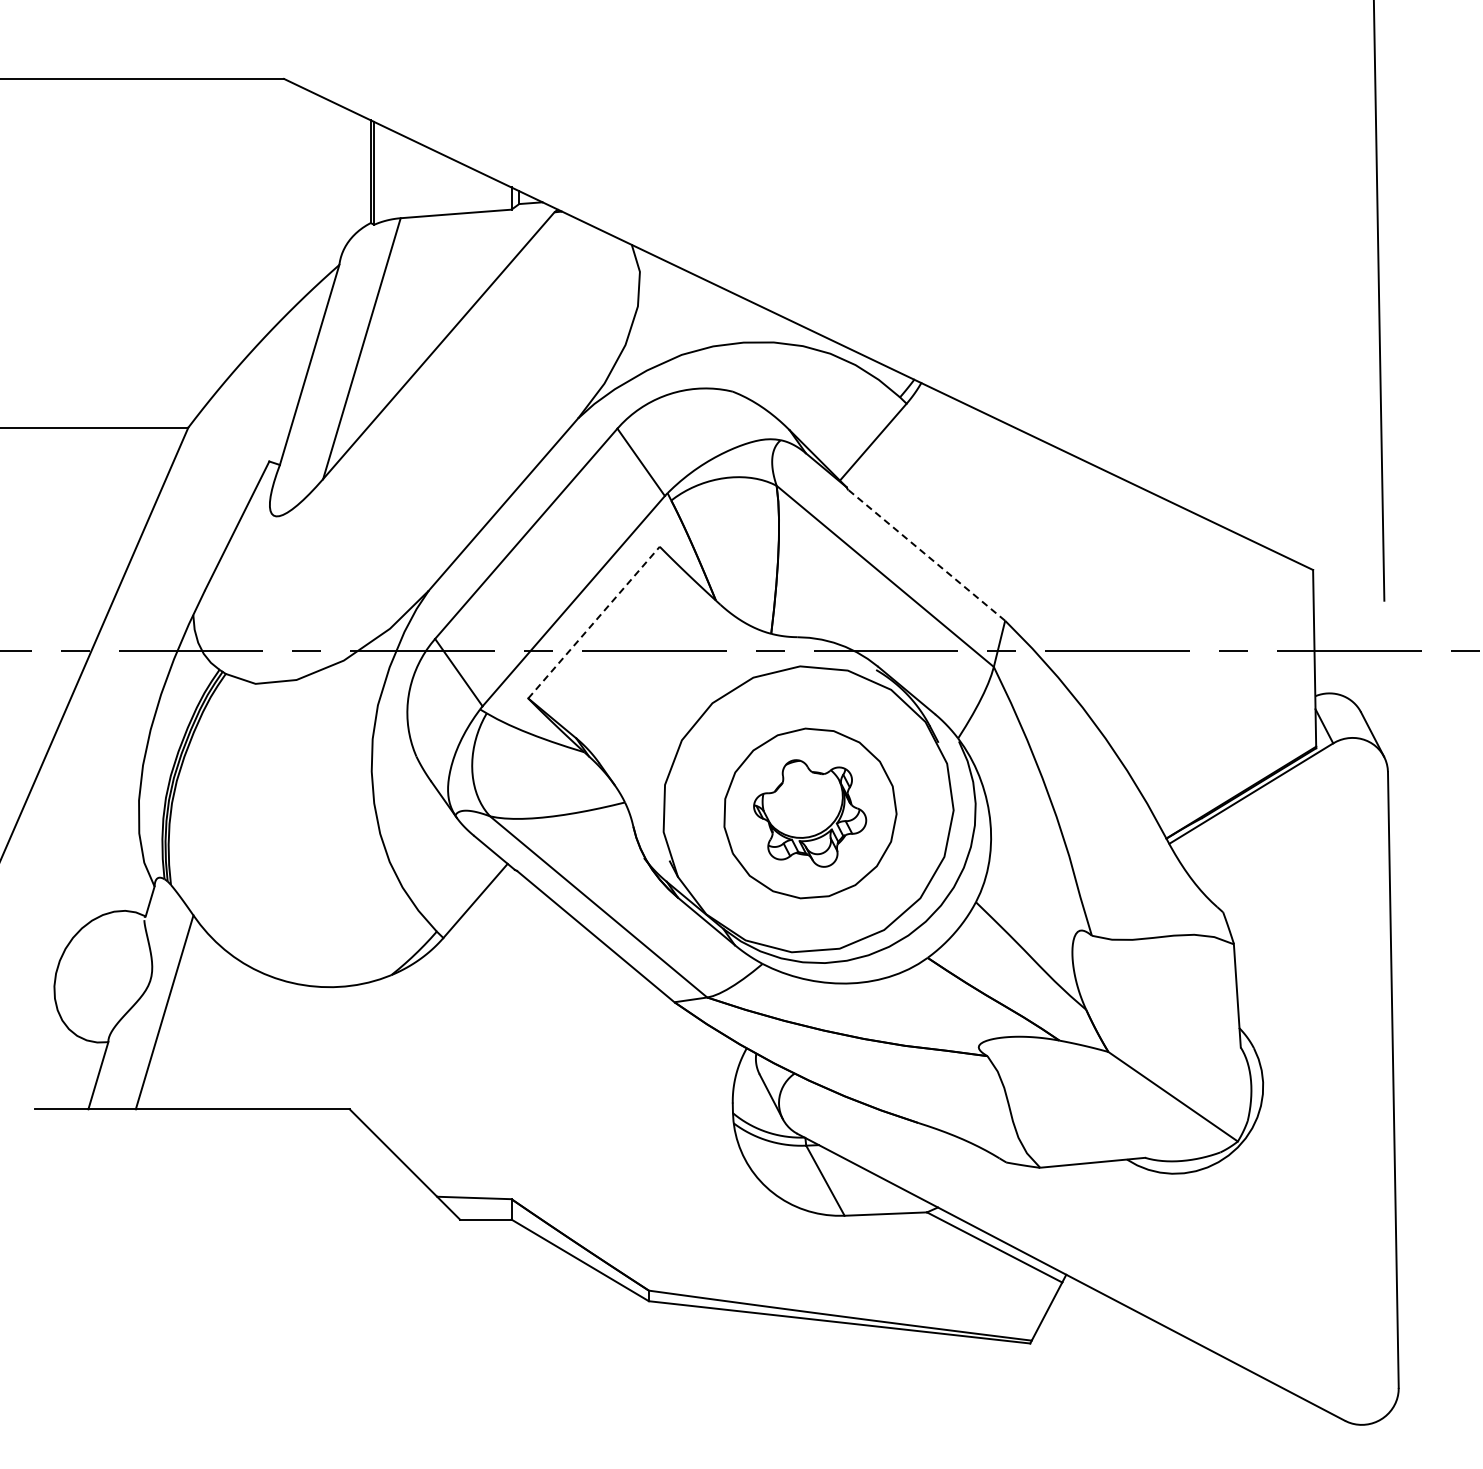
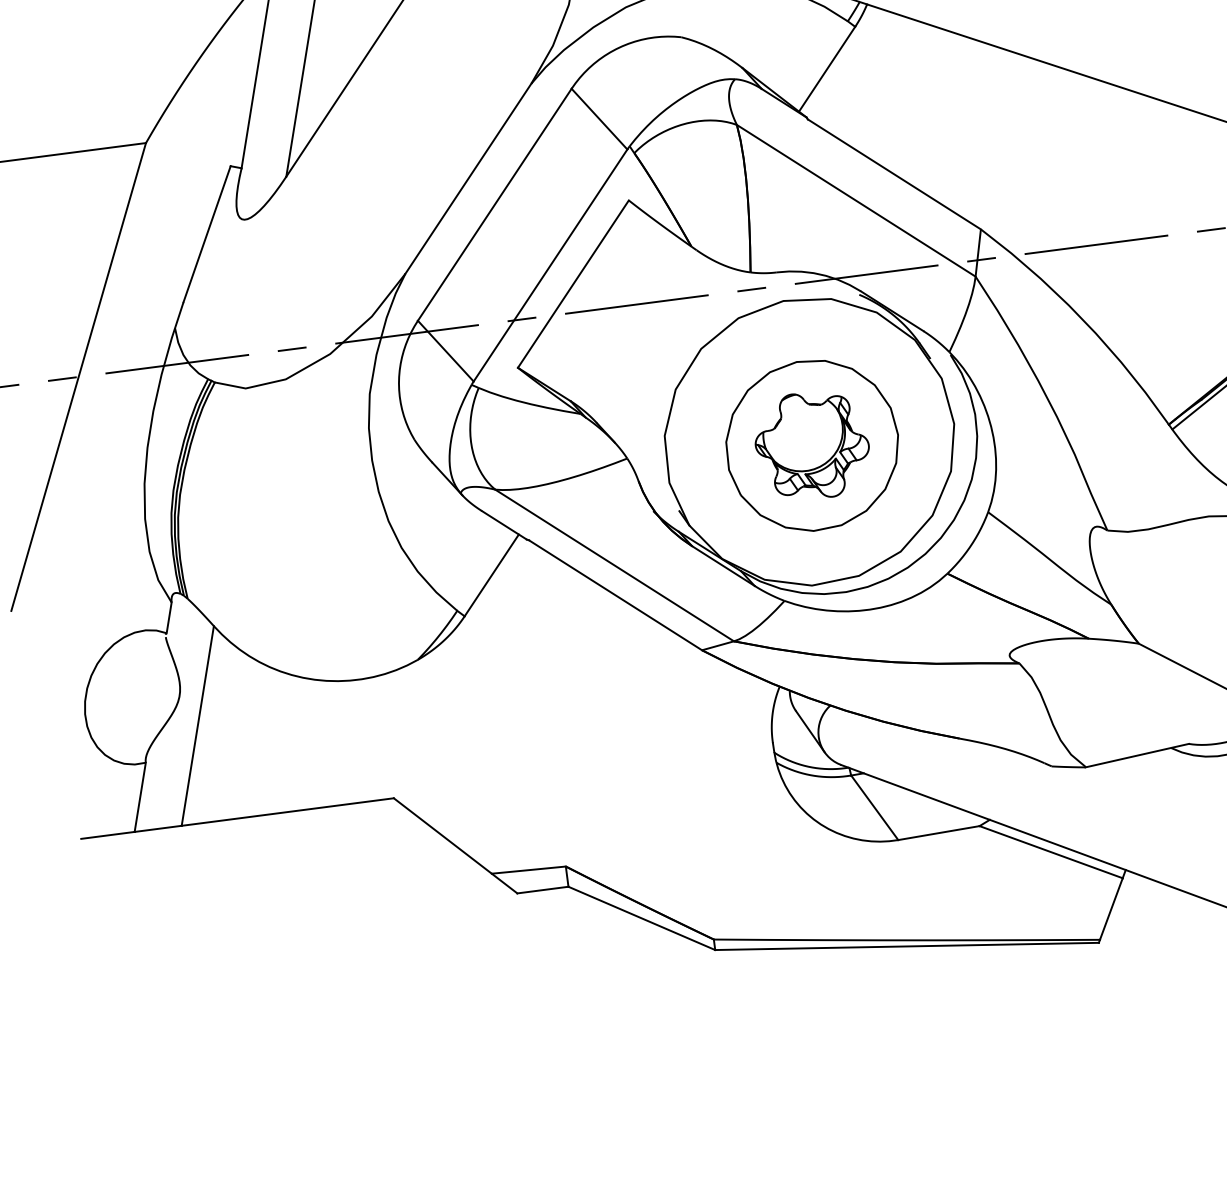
line: (926, 554) -> (894, 173), dashed -> solid
line: (594, 622) -> (573, 283), dashed -> solid

